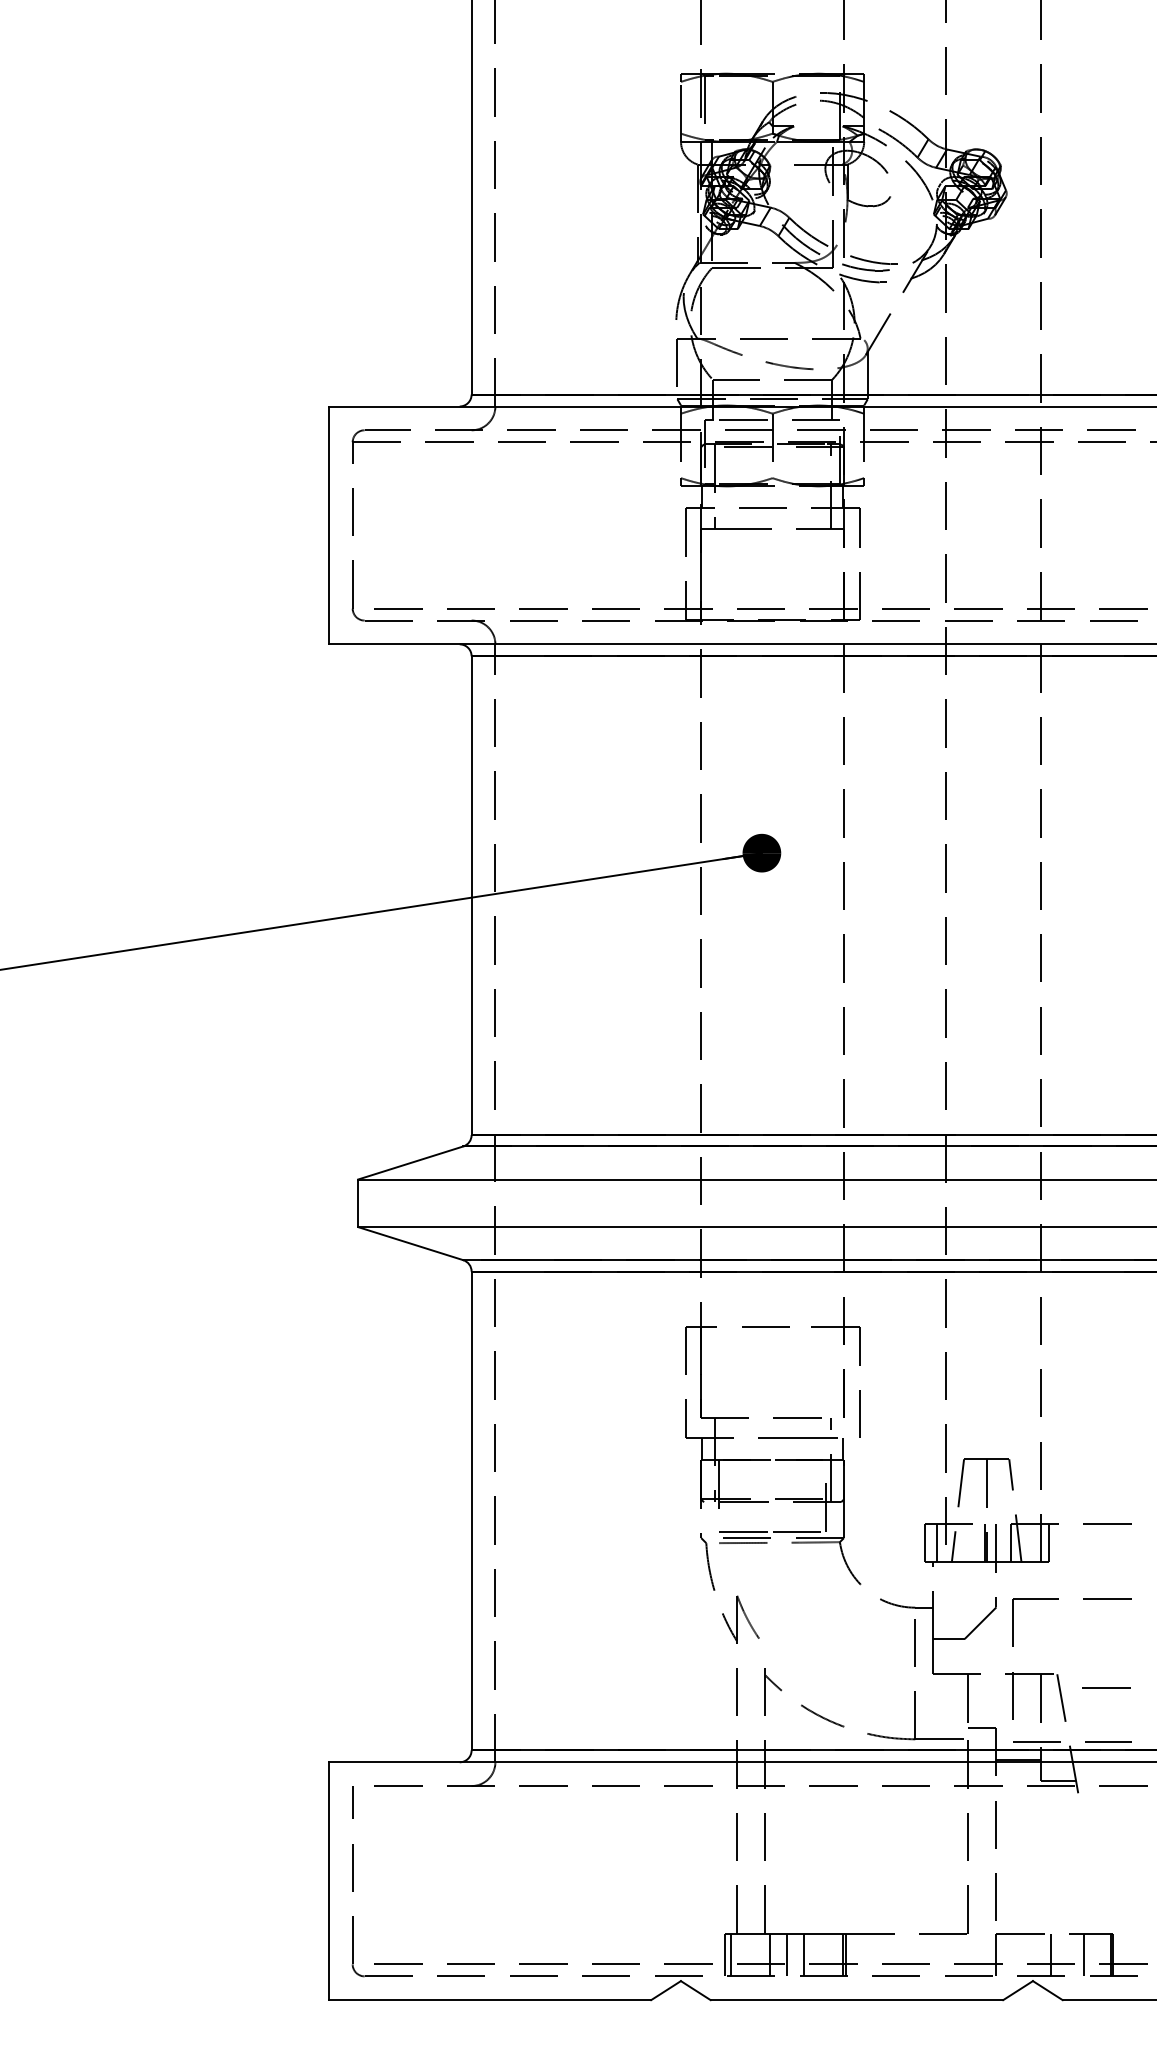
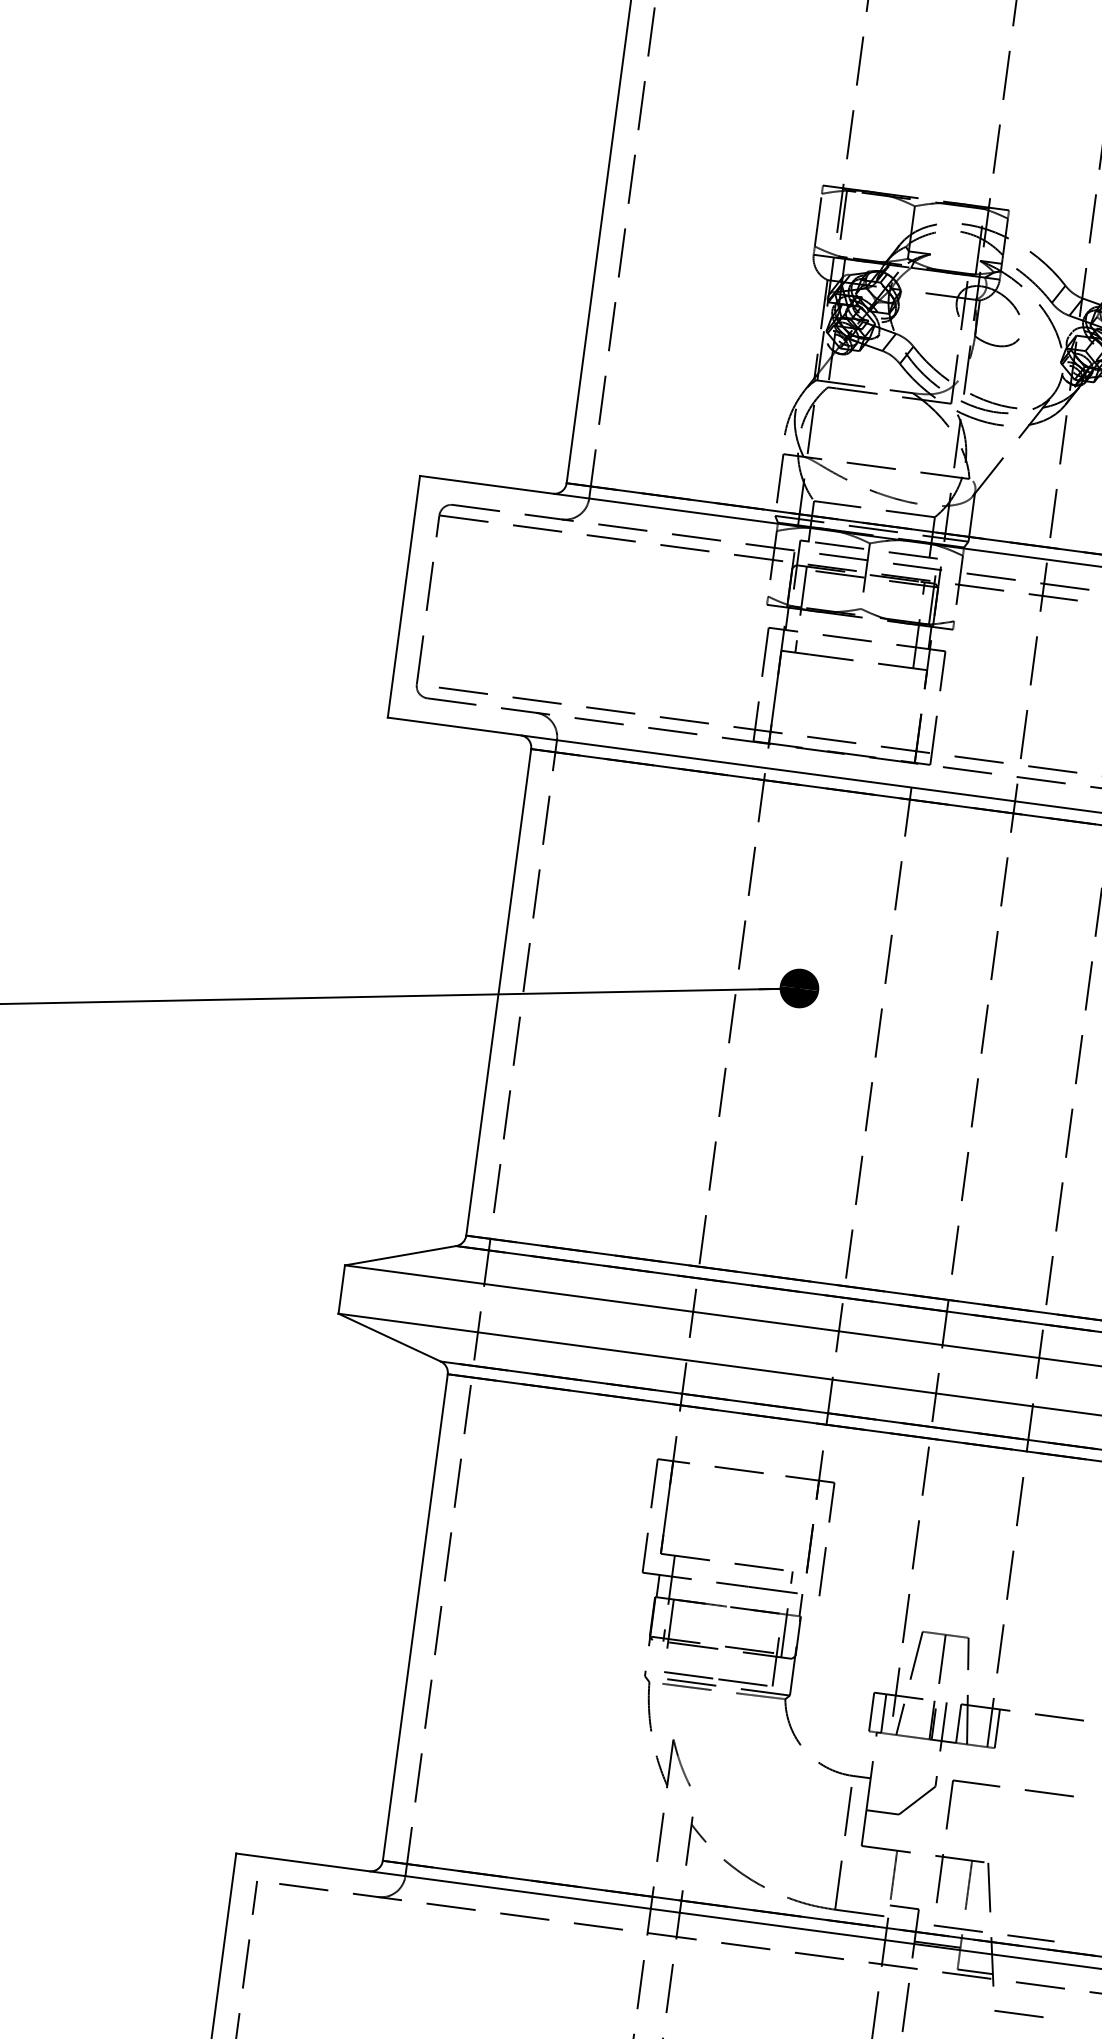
line: (1106, 1687) -> (1019, 2013), moved

